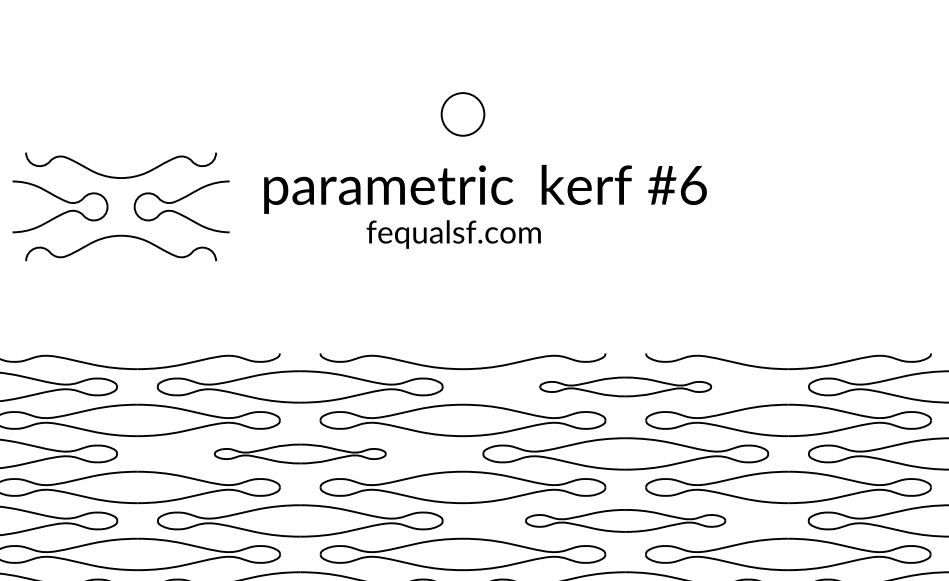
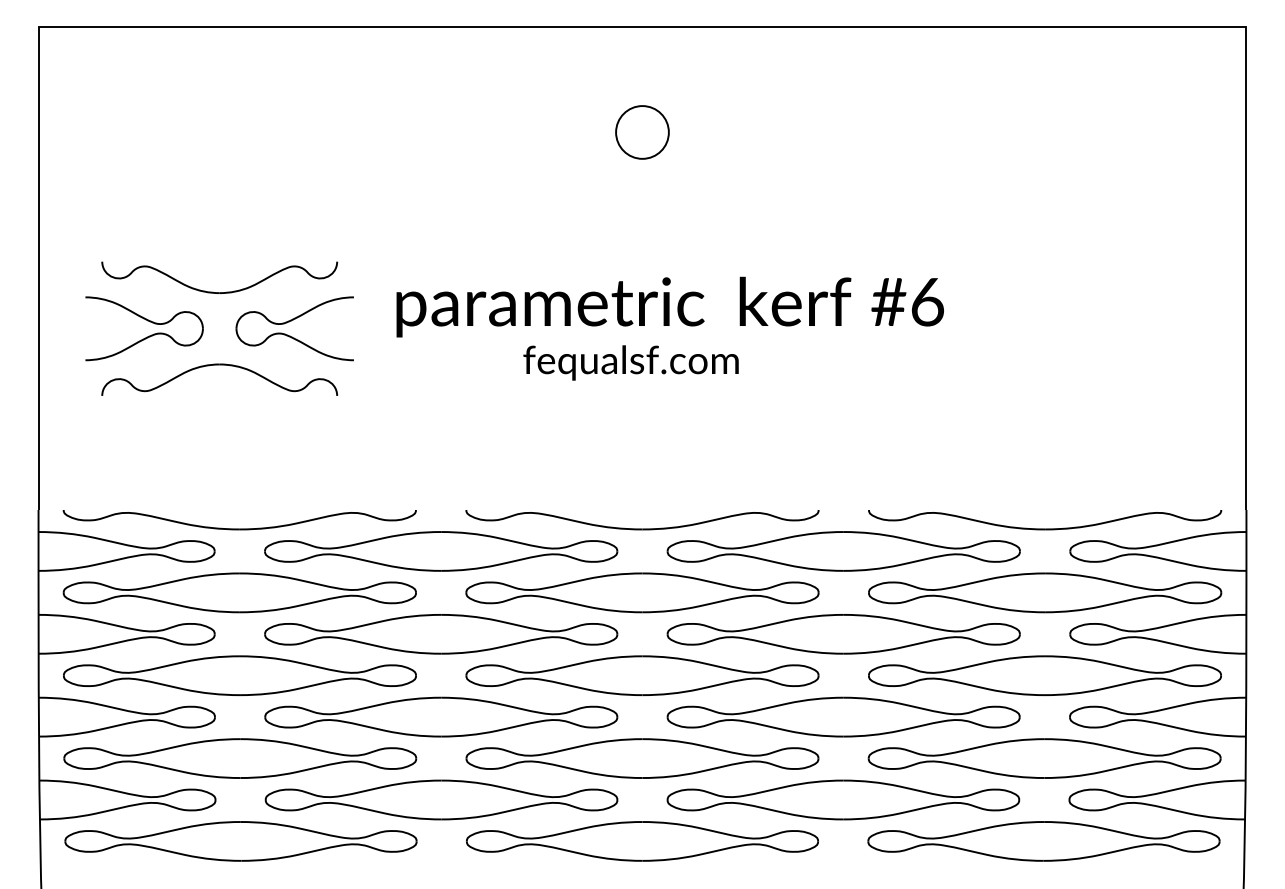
part: (463, 114) -> (642, 132), moved
part: (625, 386) -> (843, 551), size x1.67
part: (300, 454) -> (441, 634), size x1.67
part: (625, 520) -> (843, 716), size x1.43

